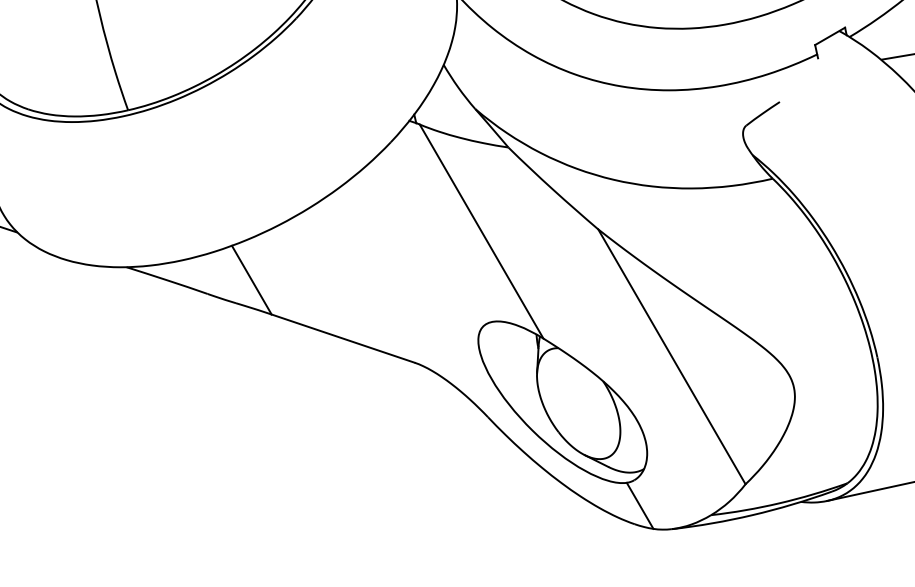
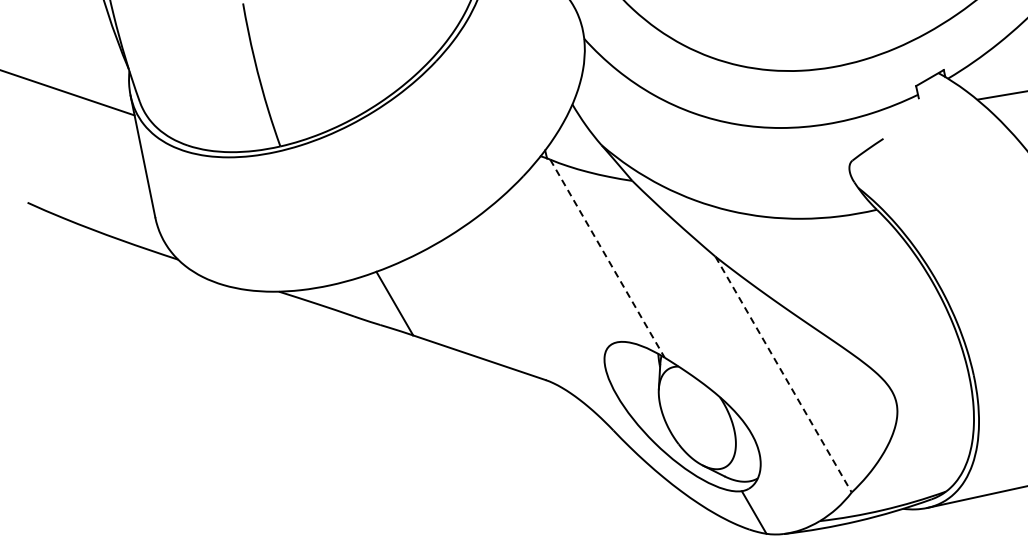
line: (481, 232) -> (607, 259), solid -> dashed
line: (671, 357) -> (783, 375), solid -> dashed

